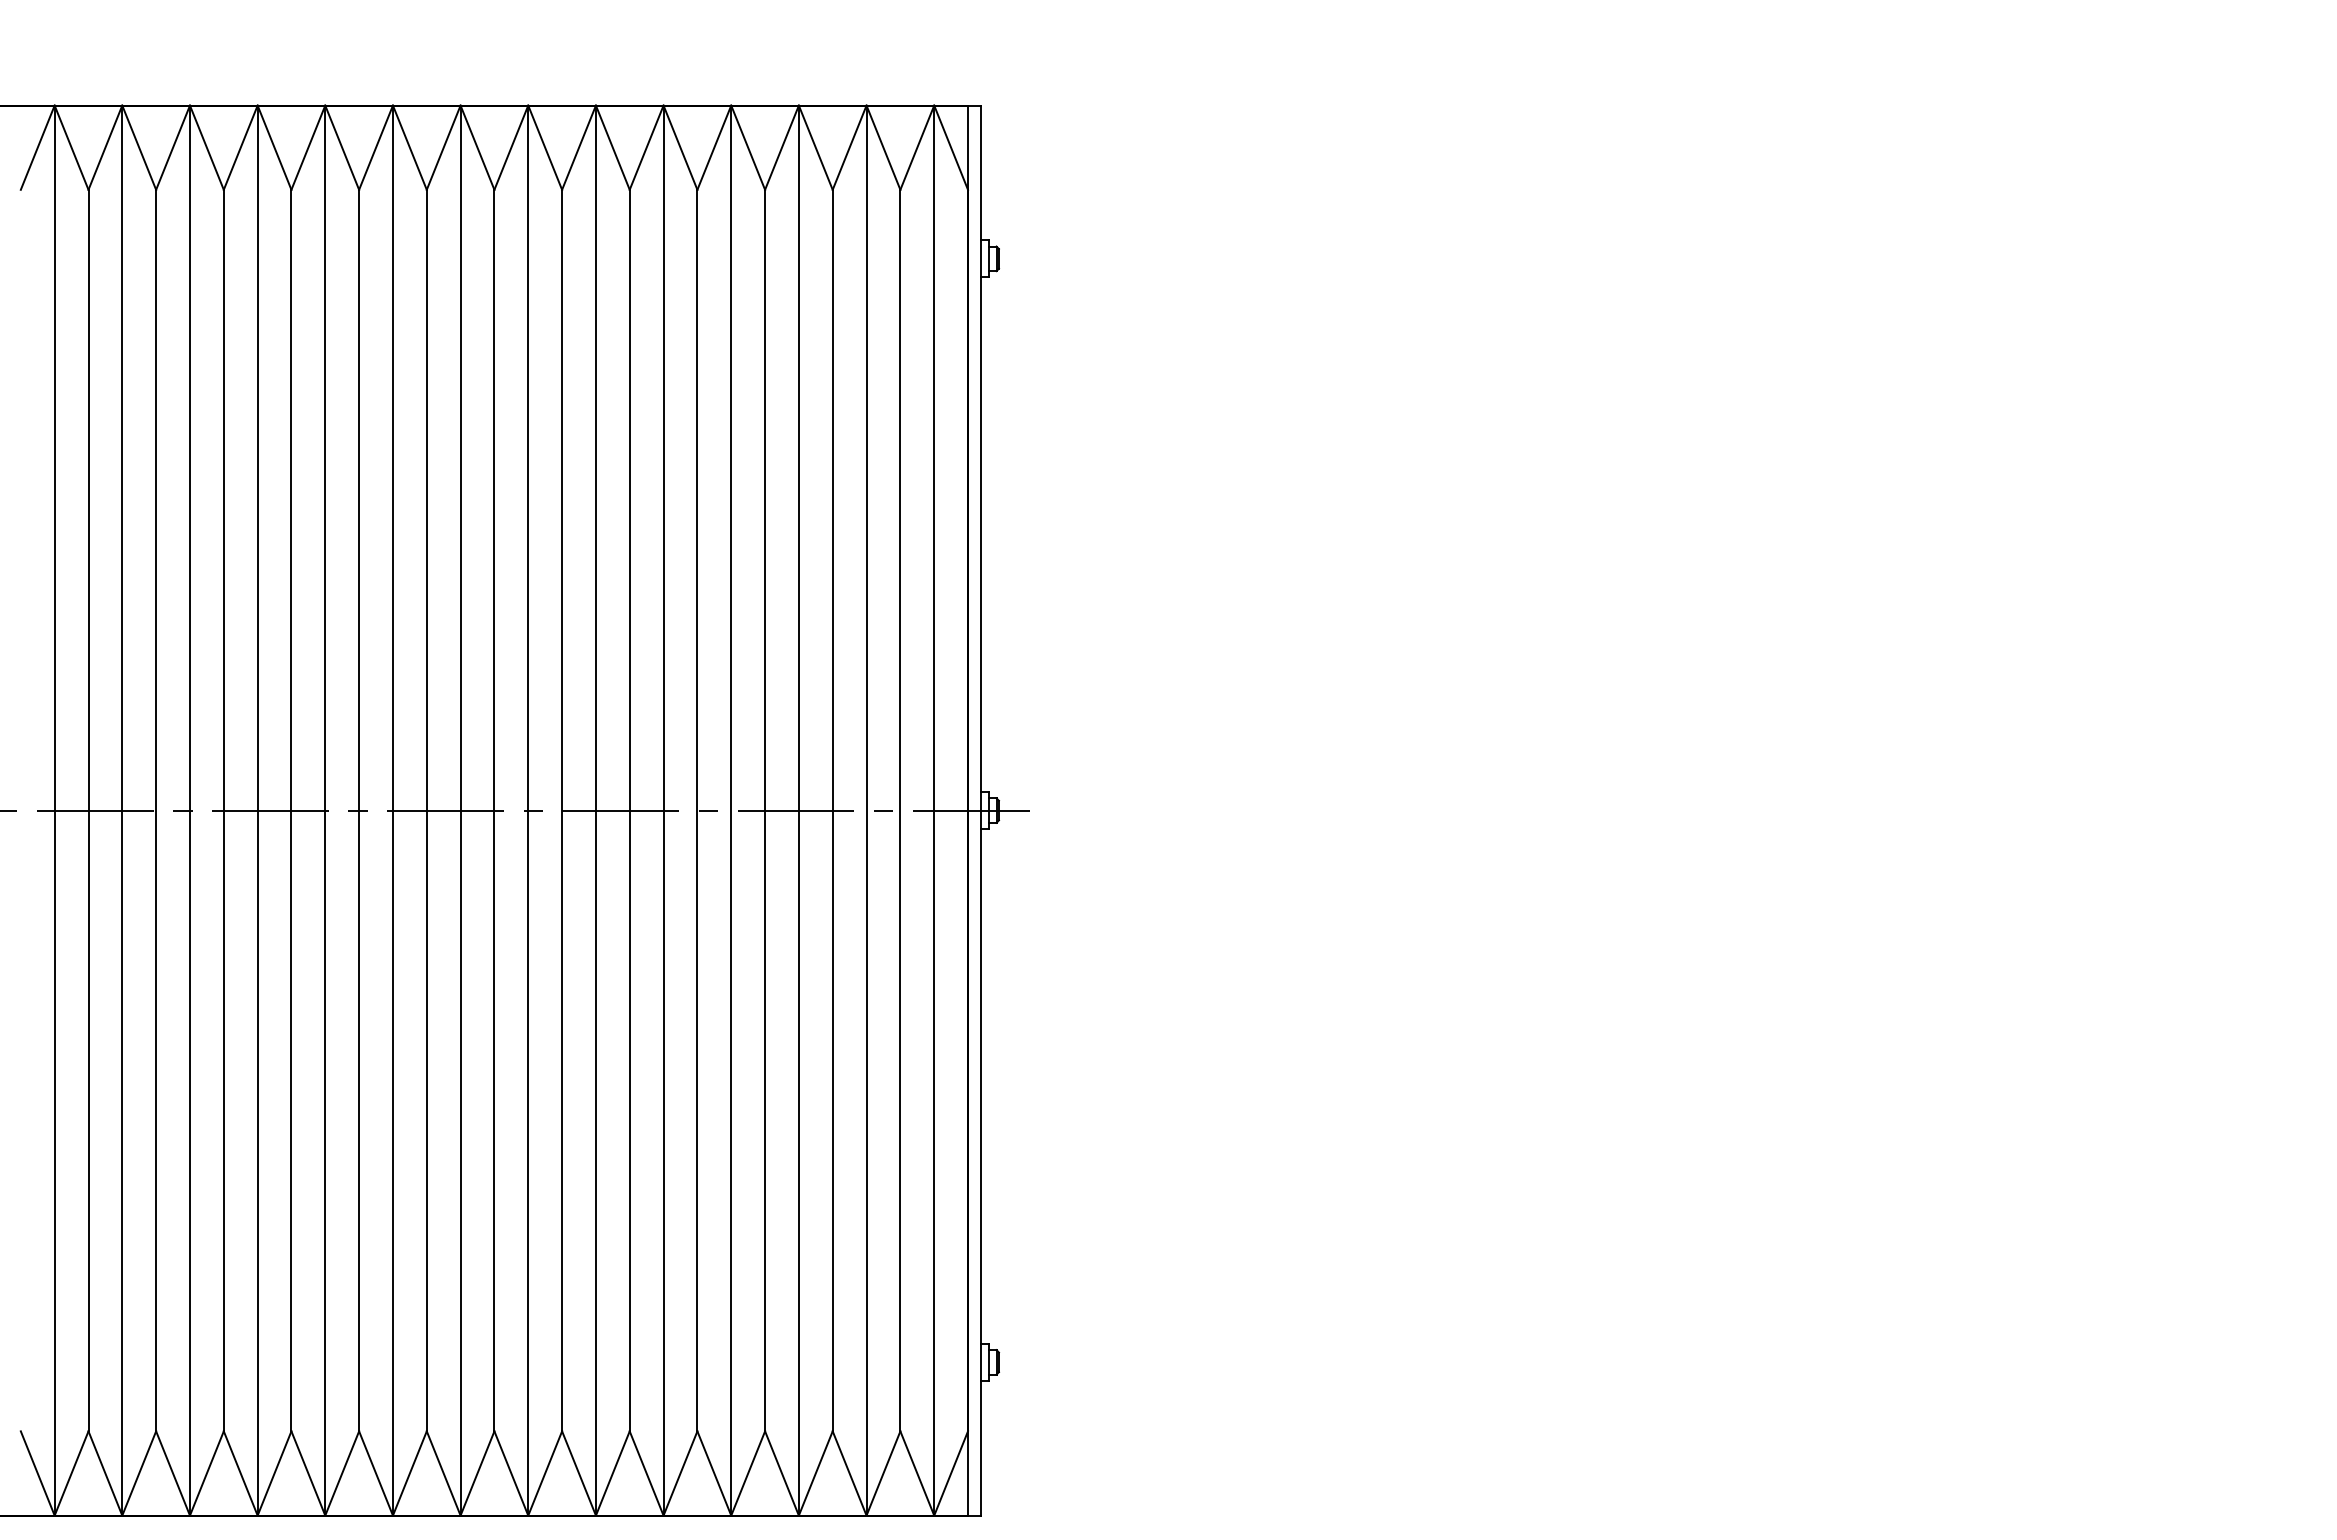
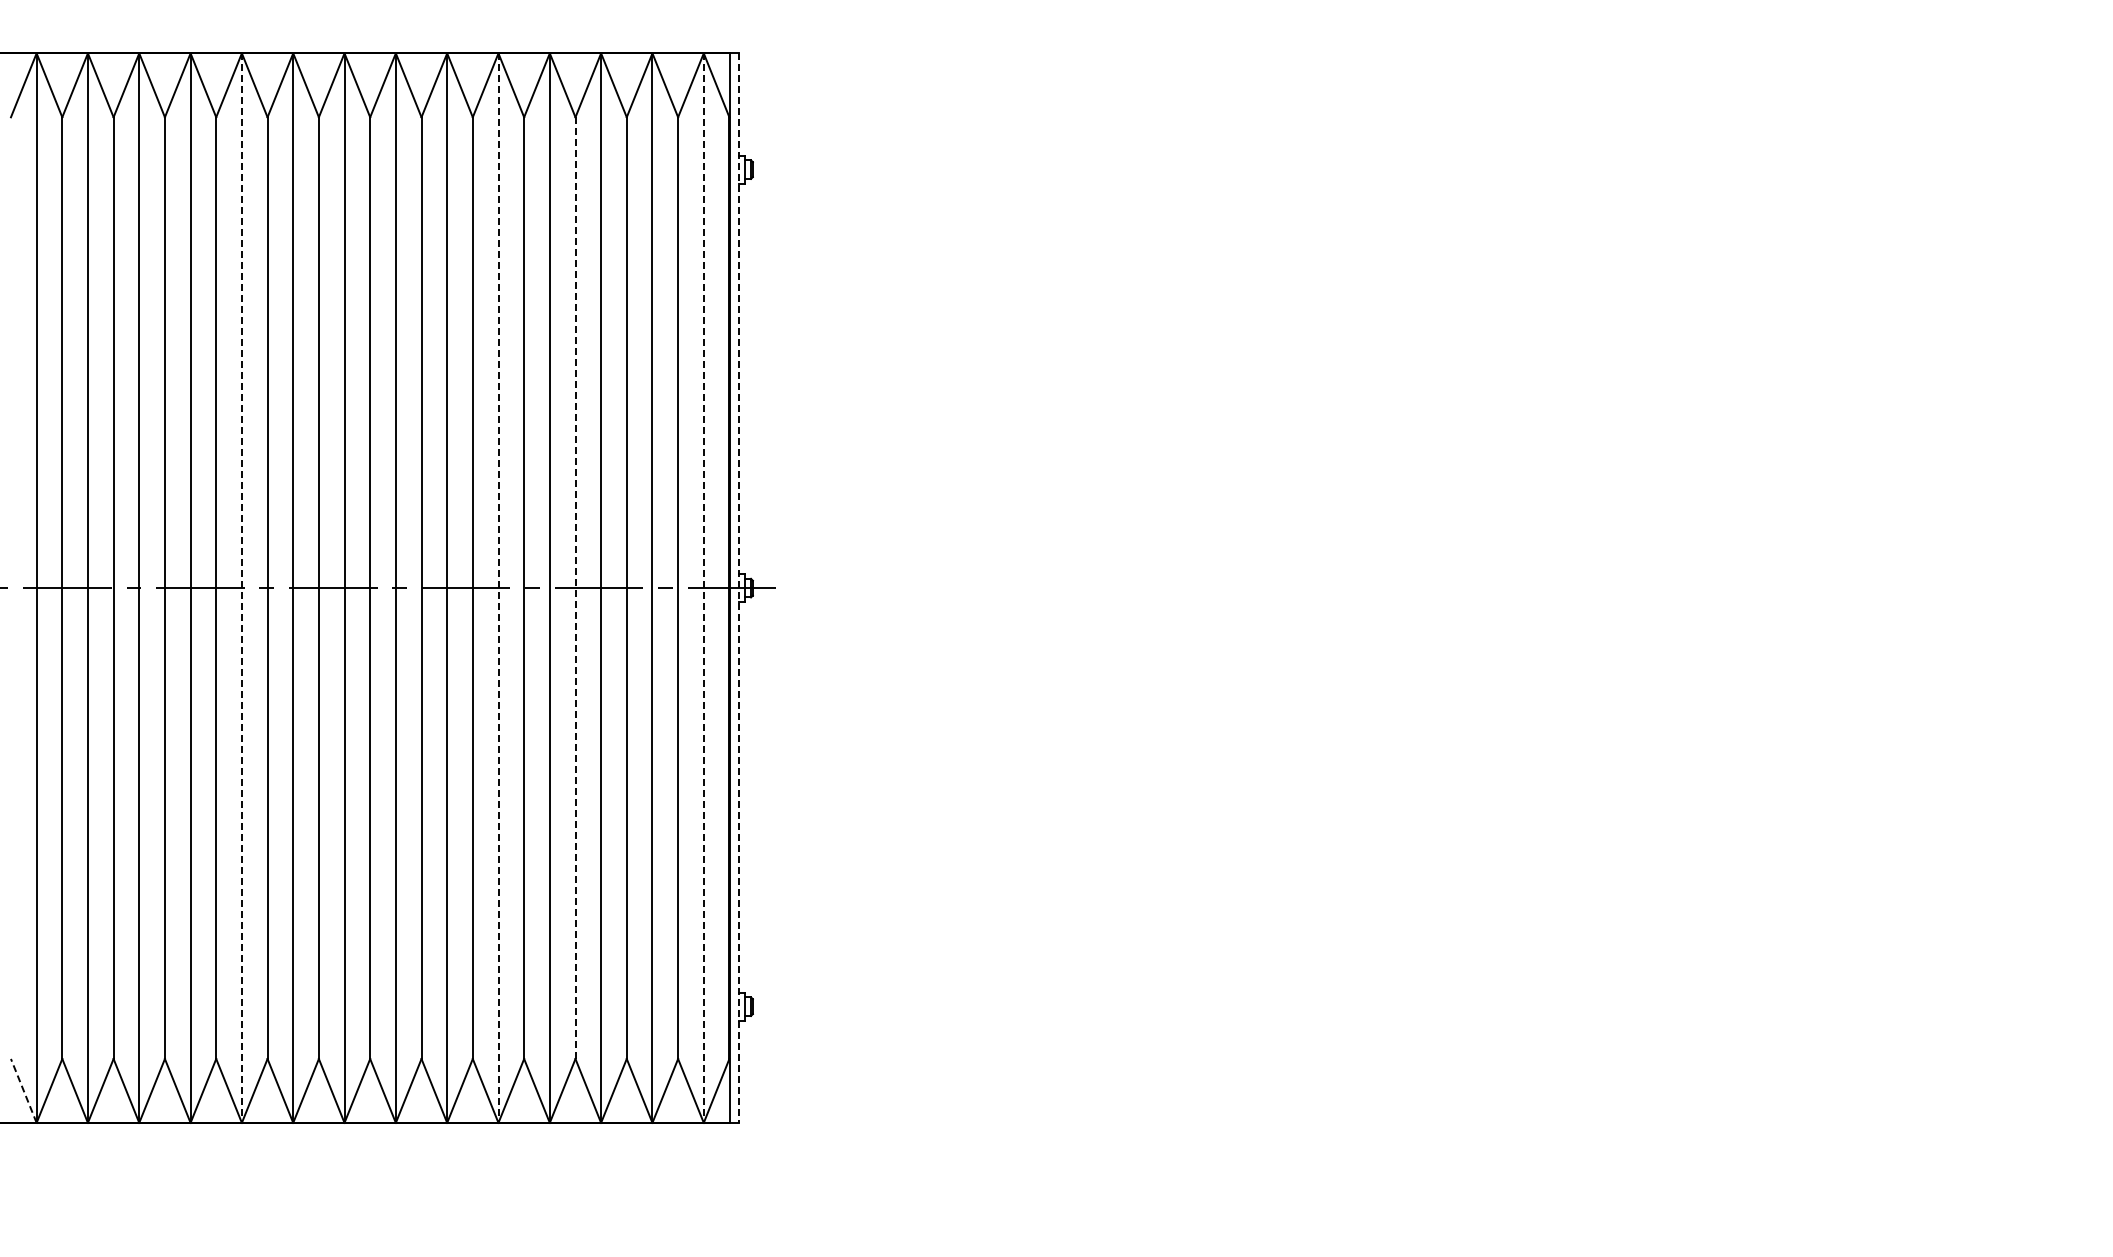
line: (324, 811) -> (241, 588), solid -> dashed
line: (663, 811) -> (498, 588), solid -> dashed
line: (765, 811) -> (575, 588), solid -> dashed
line: (933, 811) -> (703, 588), solid -> dashed
line: (979, 811) -> (738, 588), solid -> dashed
line: (37, 1472) -> (23, 1090), solid -> dashed

